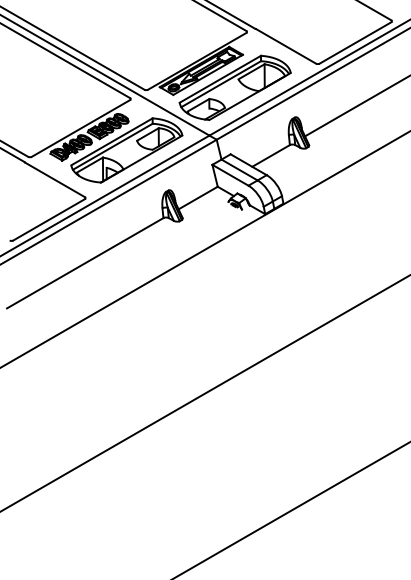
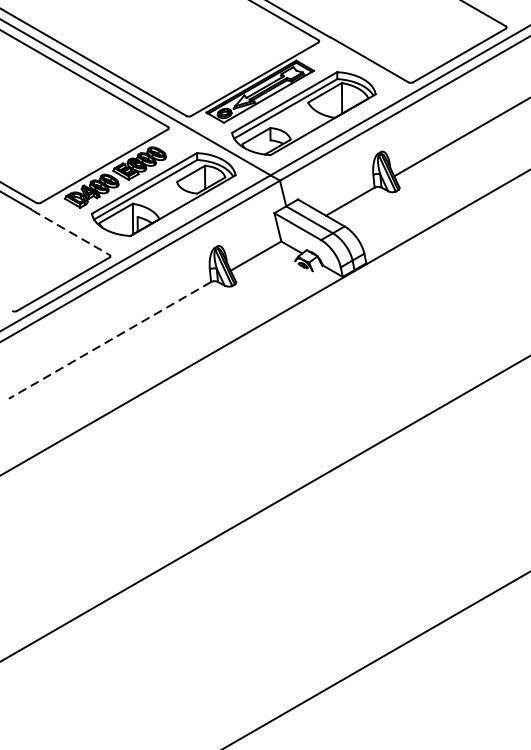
line: (55, 180) -> (71, 233), solid -> dashed
line: (84, 263) -> (109, 340), solid -> dashed

